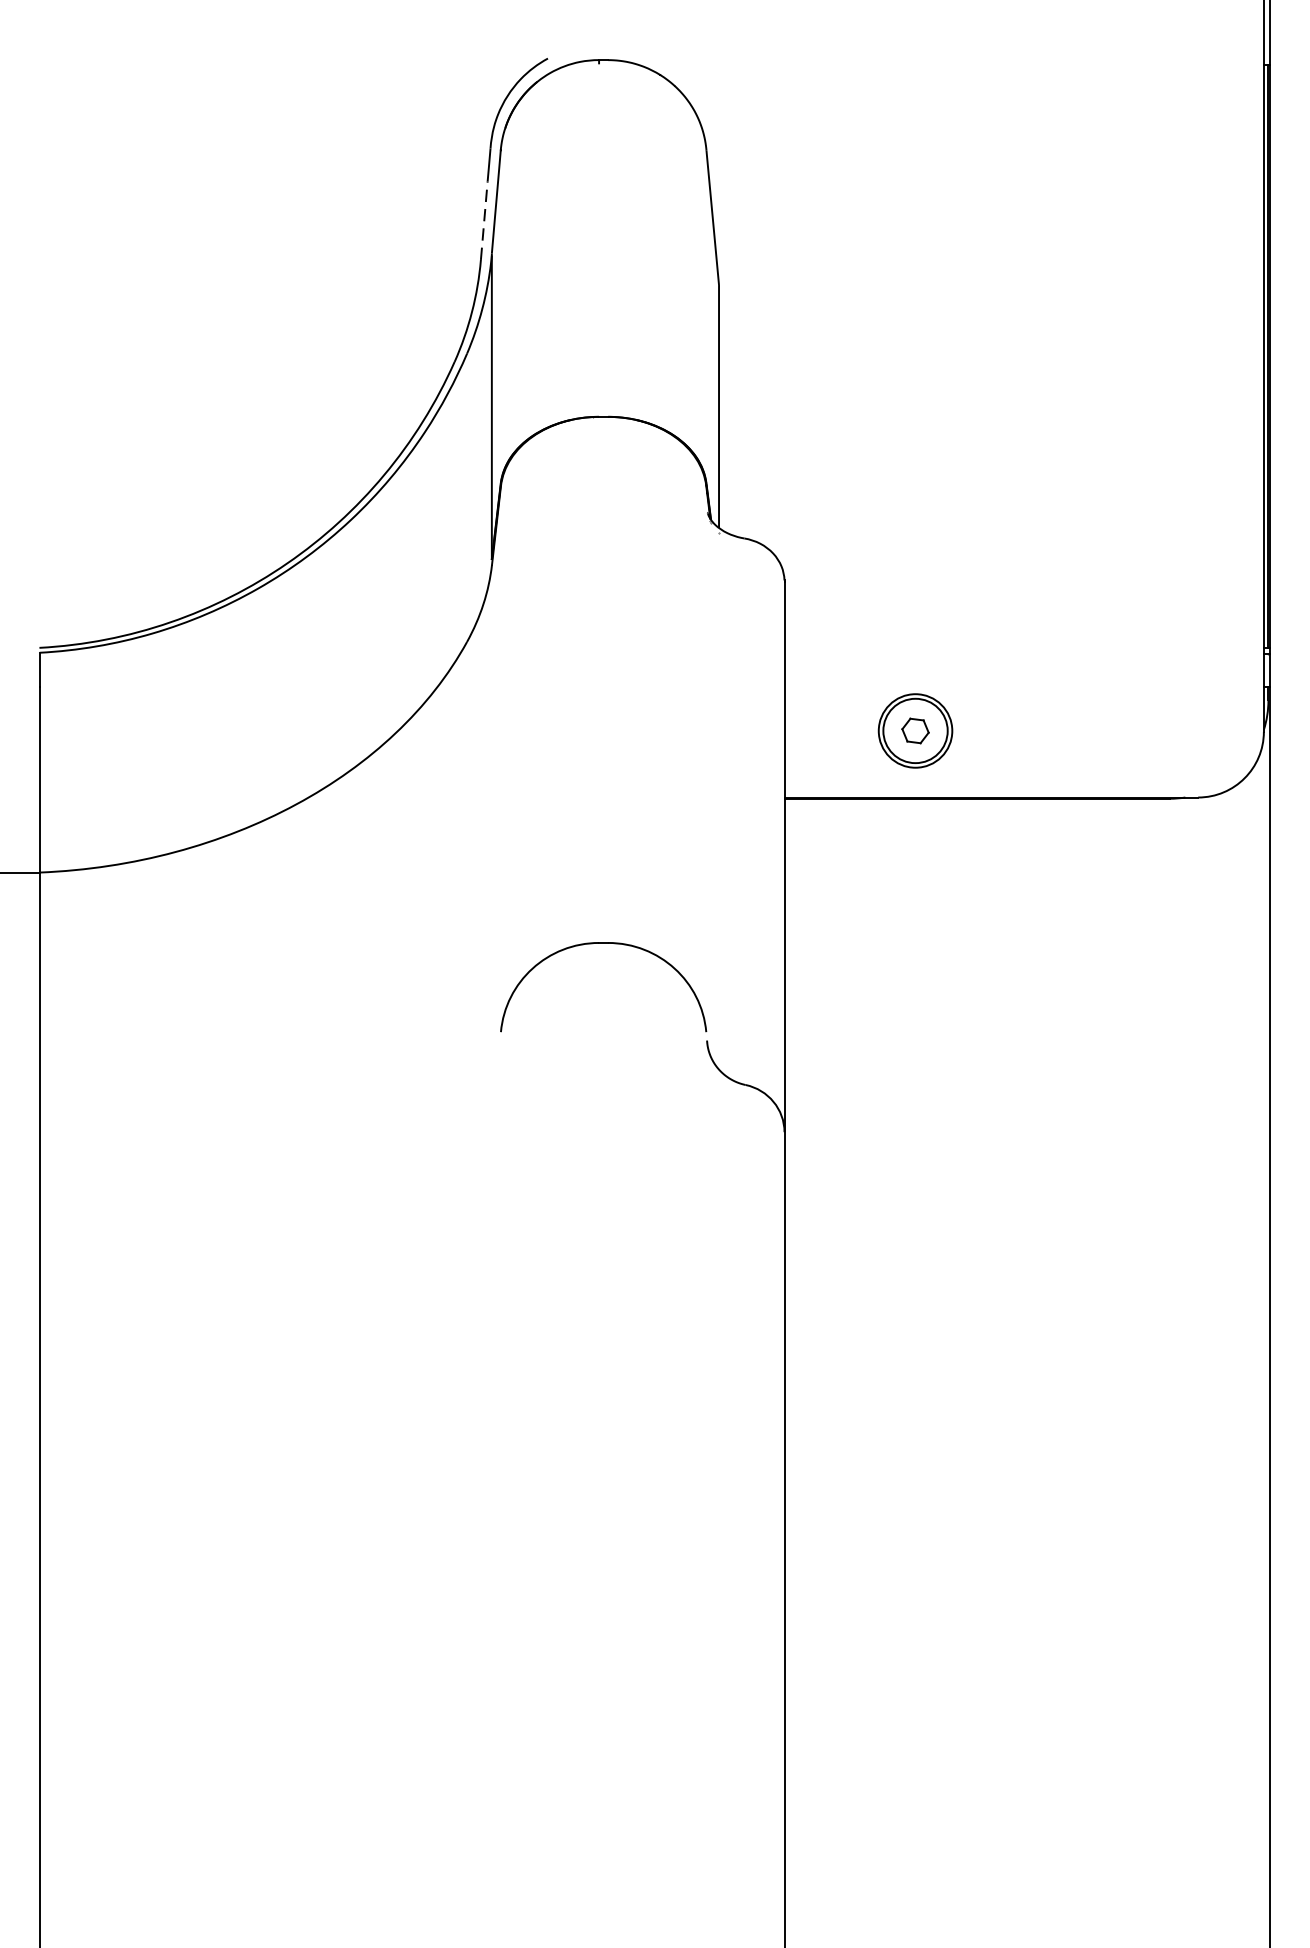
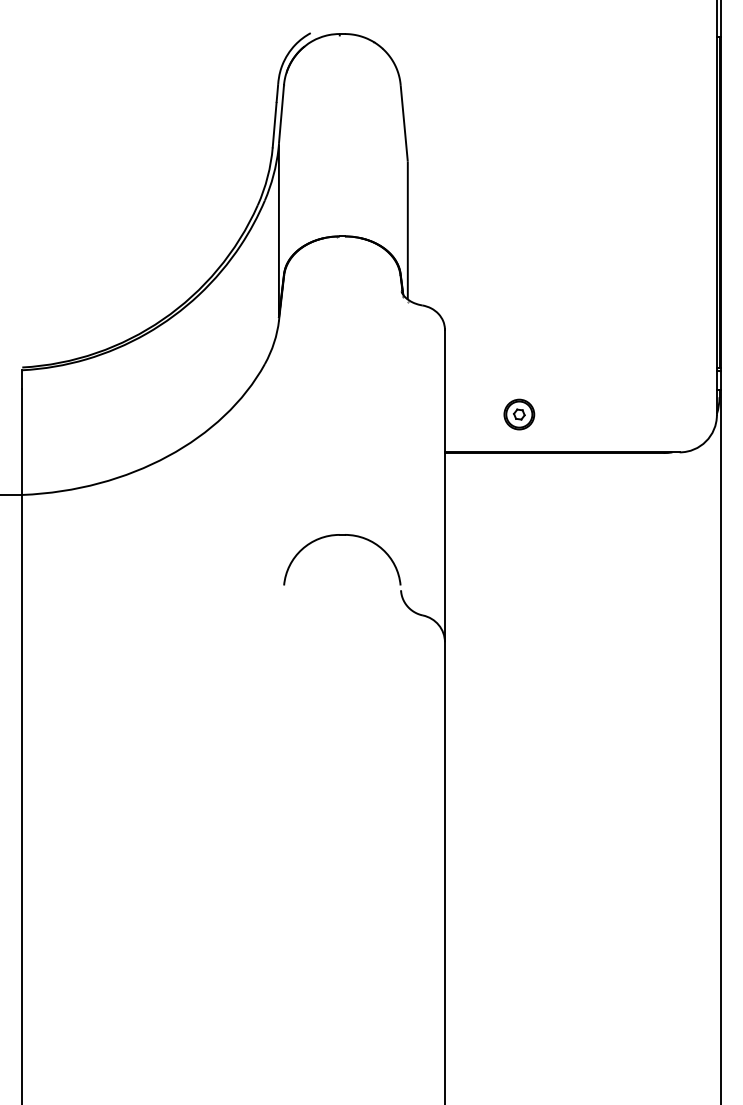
line: (484, 219) -> (274, 124), dashed -> solid
part: (915, 730) -> (519, 414), size x0.71

